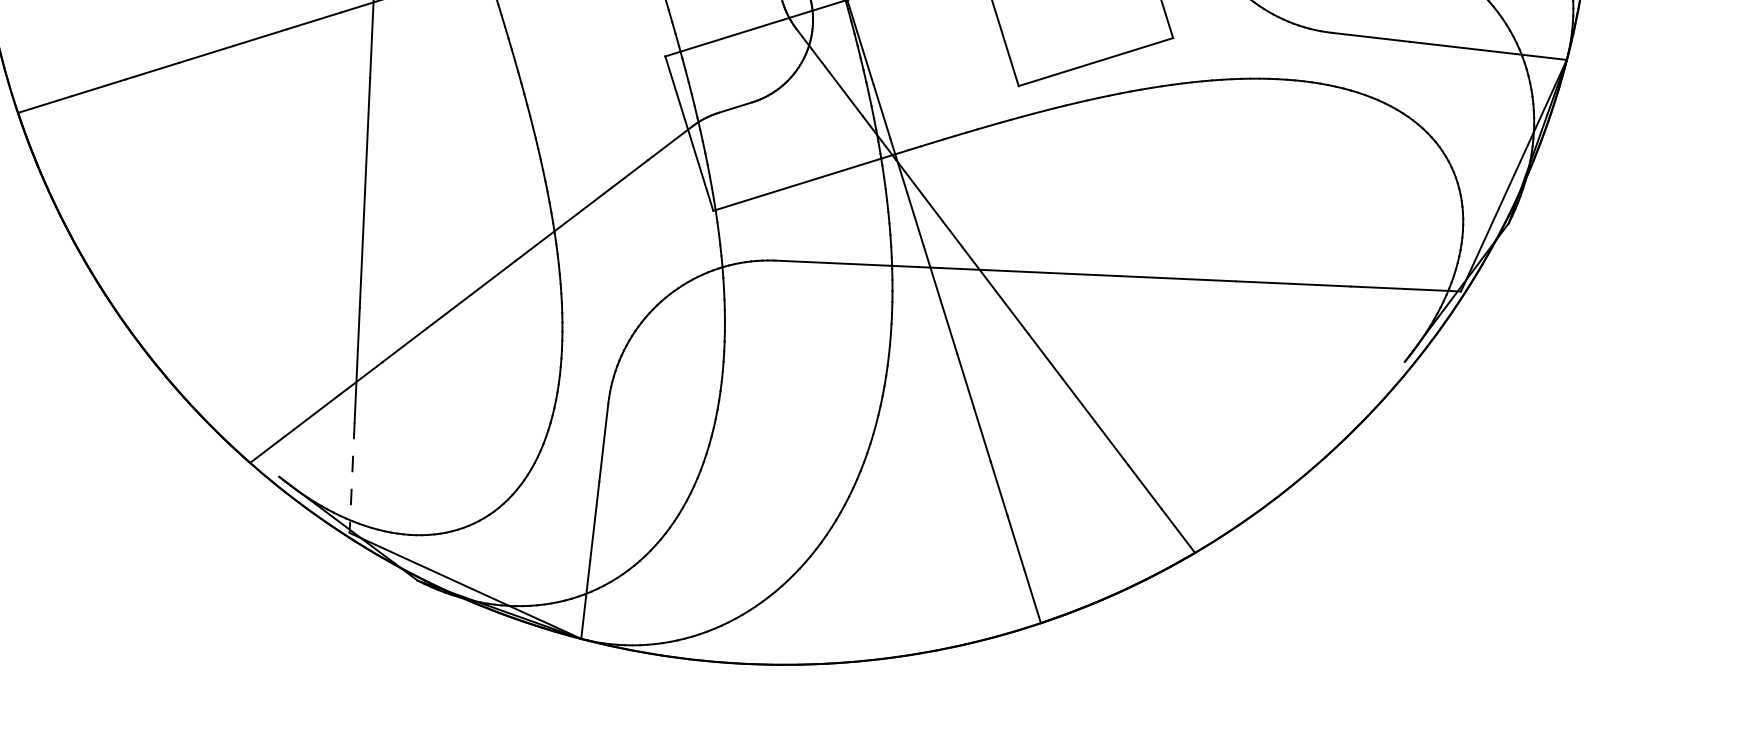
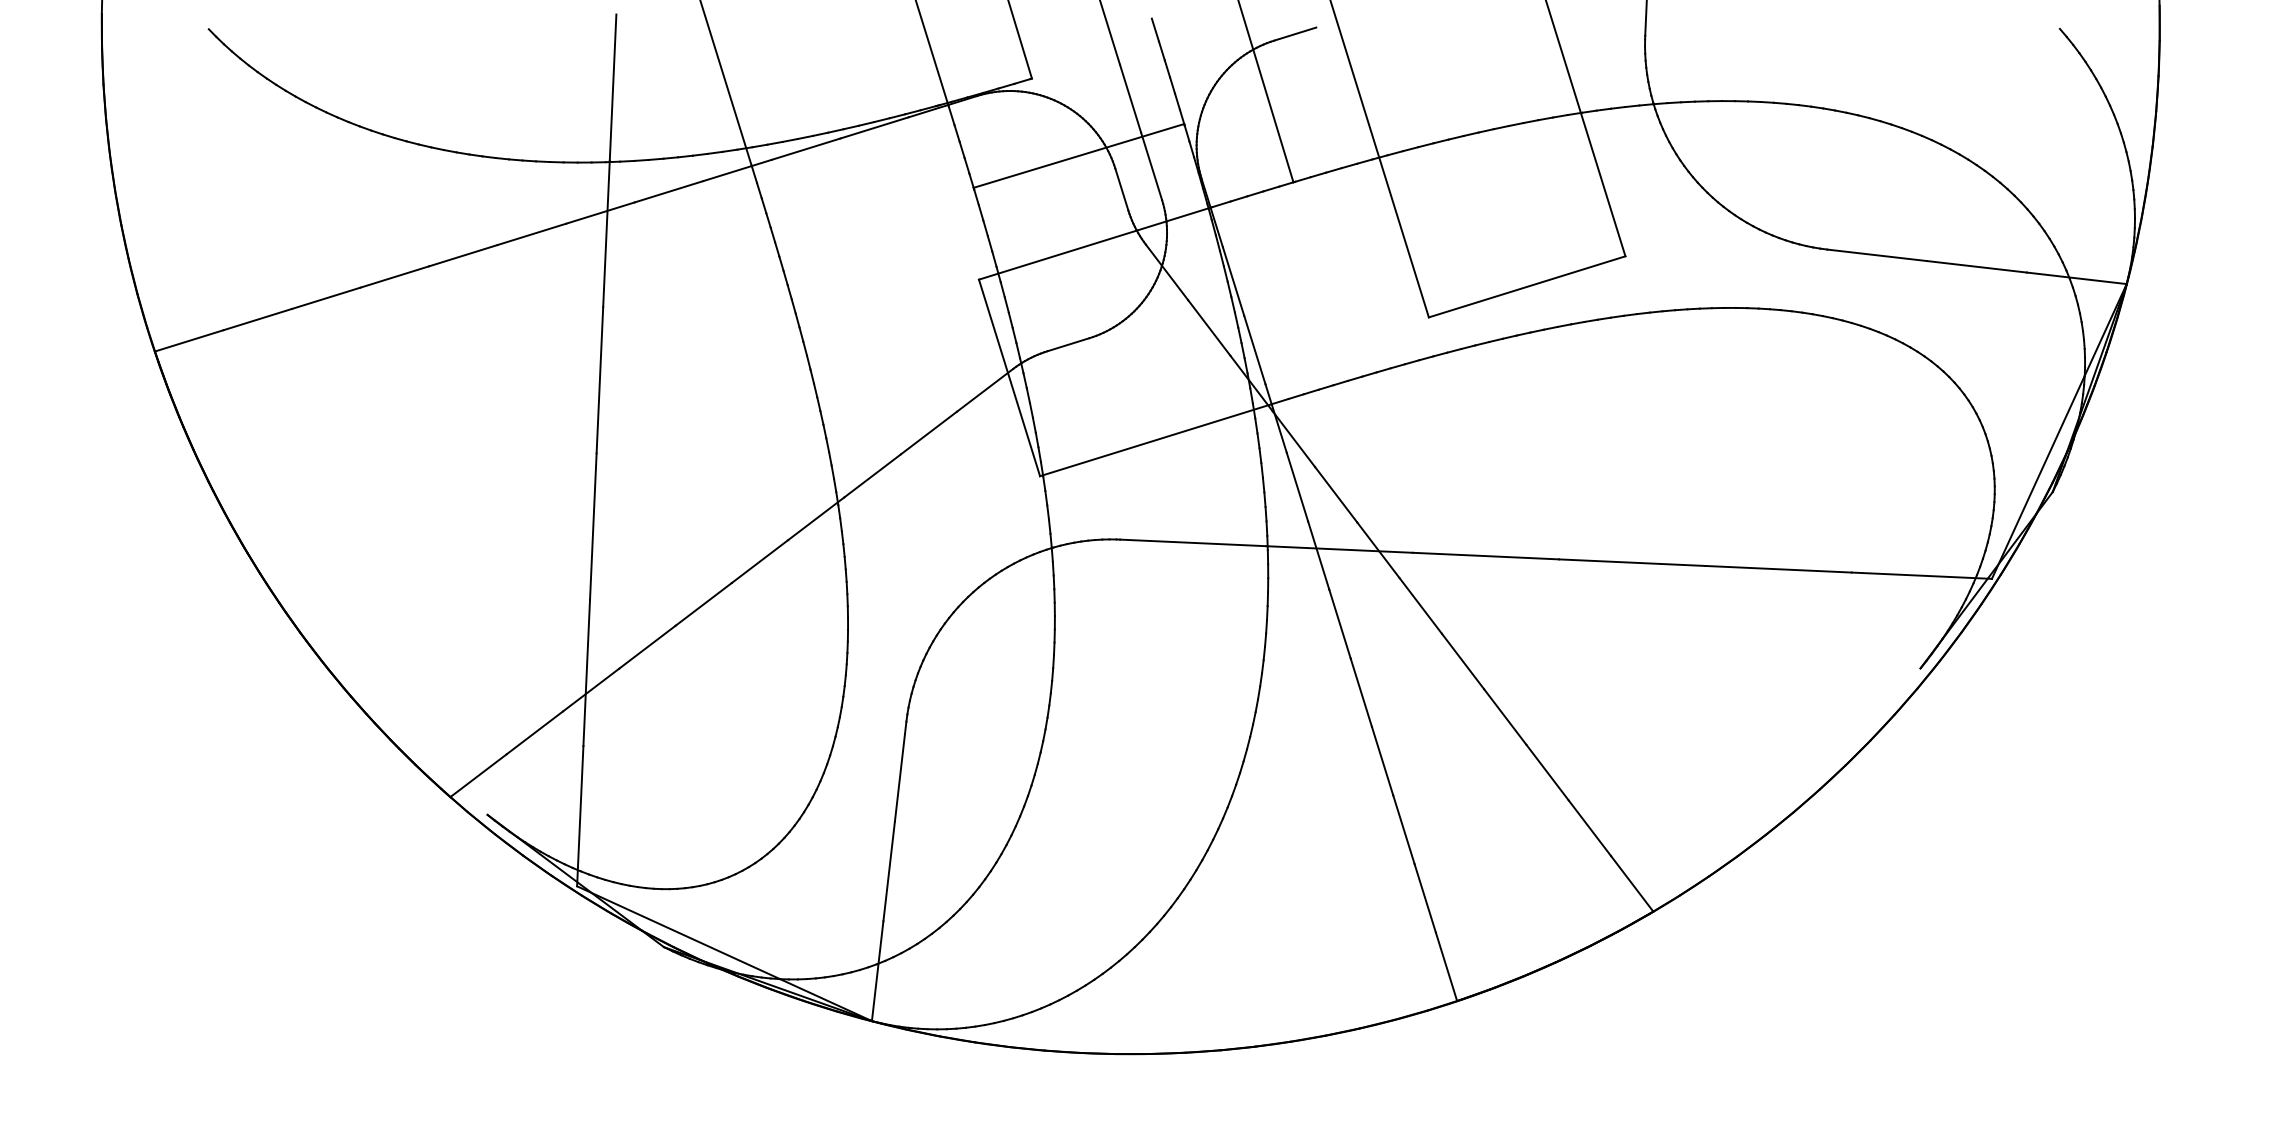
line: (352, 478) -> (580, 816), dashed -> solid

